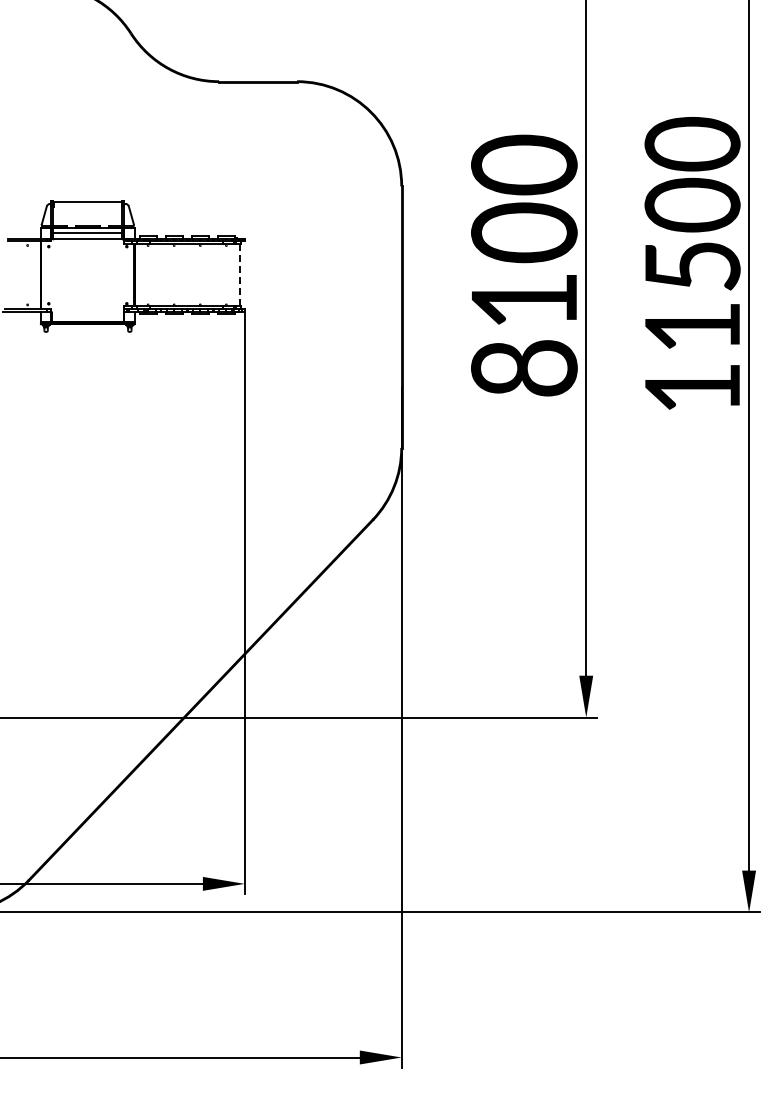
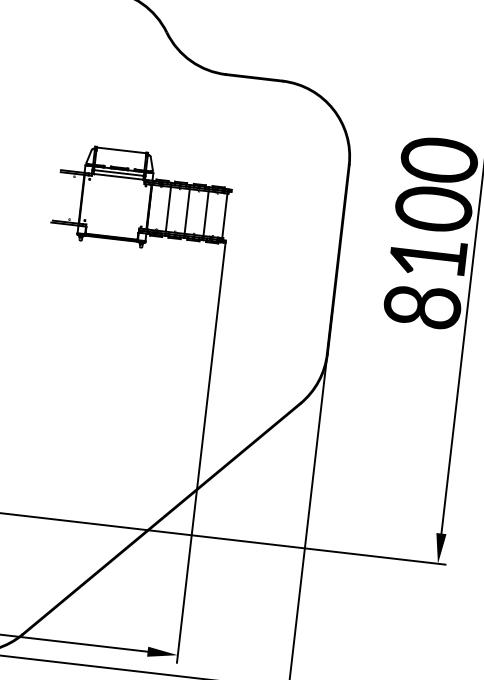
line: (161, 275) -> (168, 209), added
line: (187, 275) -> (187, 211), added
line: (213, 275) -> (206, 213), added
line: (239, 275) -> (224, 216), dashed -> solid

